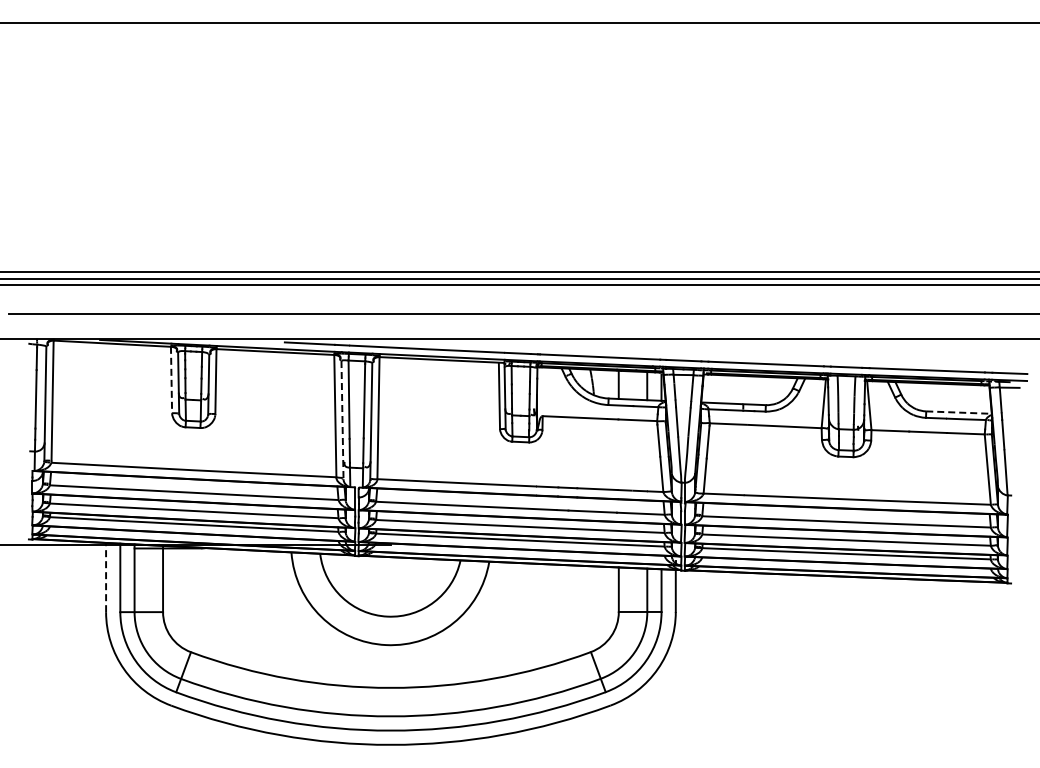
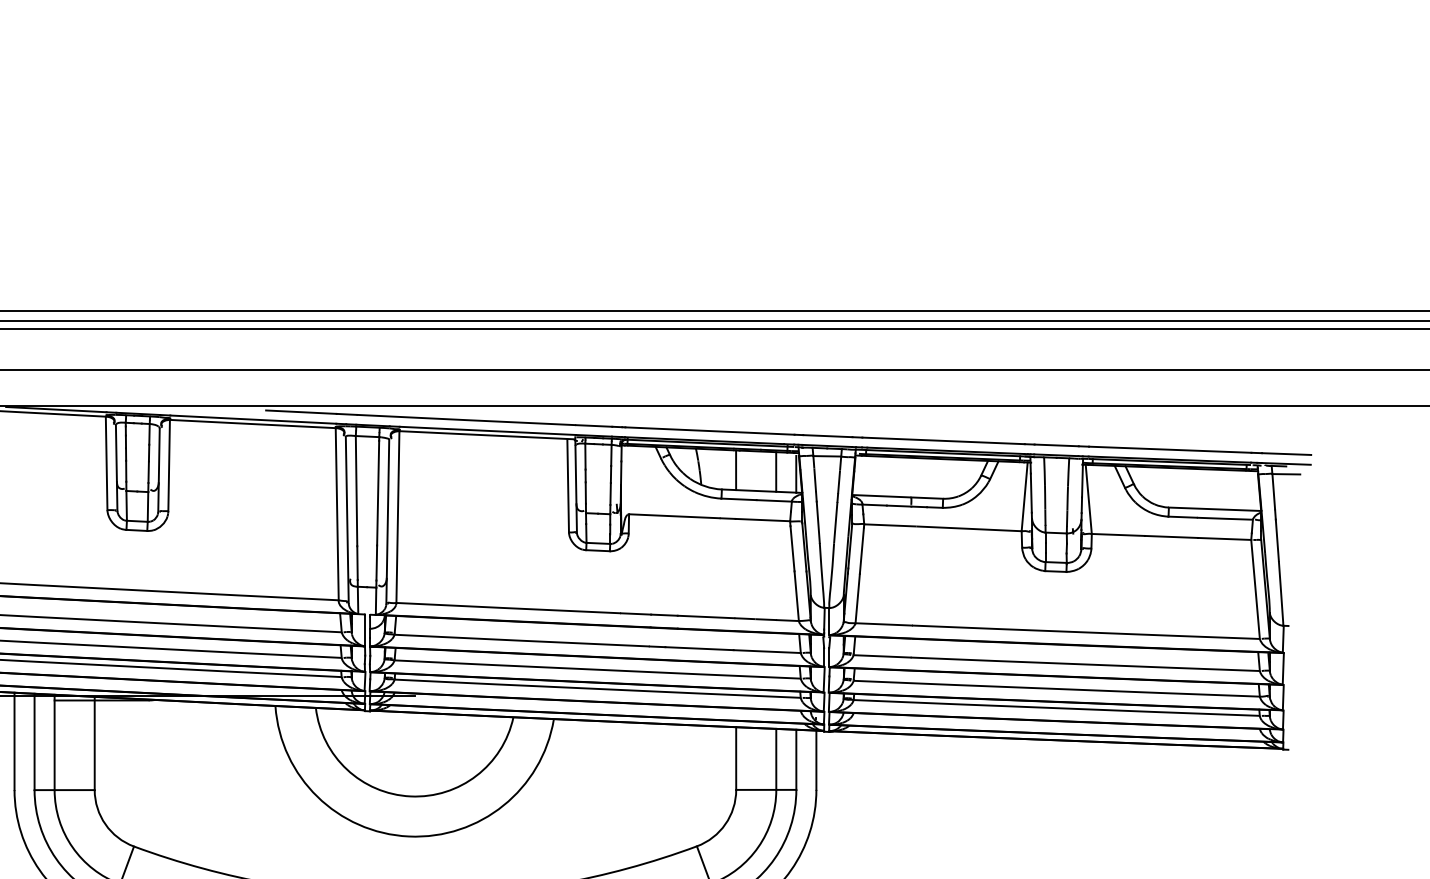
line: (171, 380) -> (106, 464), dashed -> solid
line: (959, 412) -> (1215, 509), dashed -> solid
line: (342, 420) -> (347, 520), dashed -> solid
line: (106, 577) -> (15, 741), dashed -> solid

